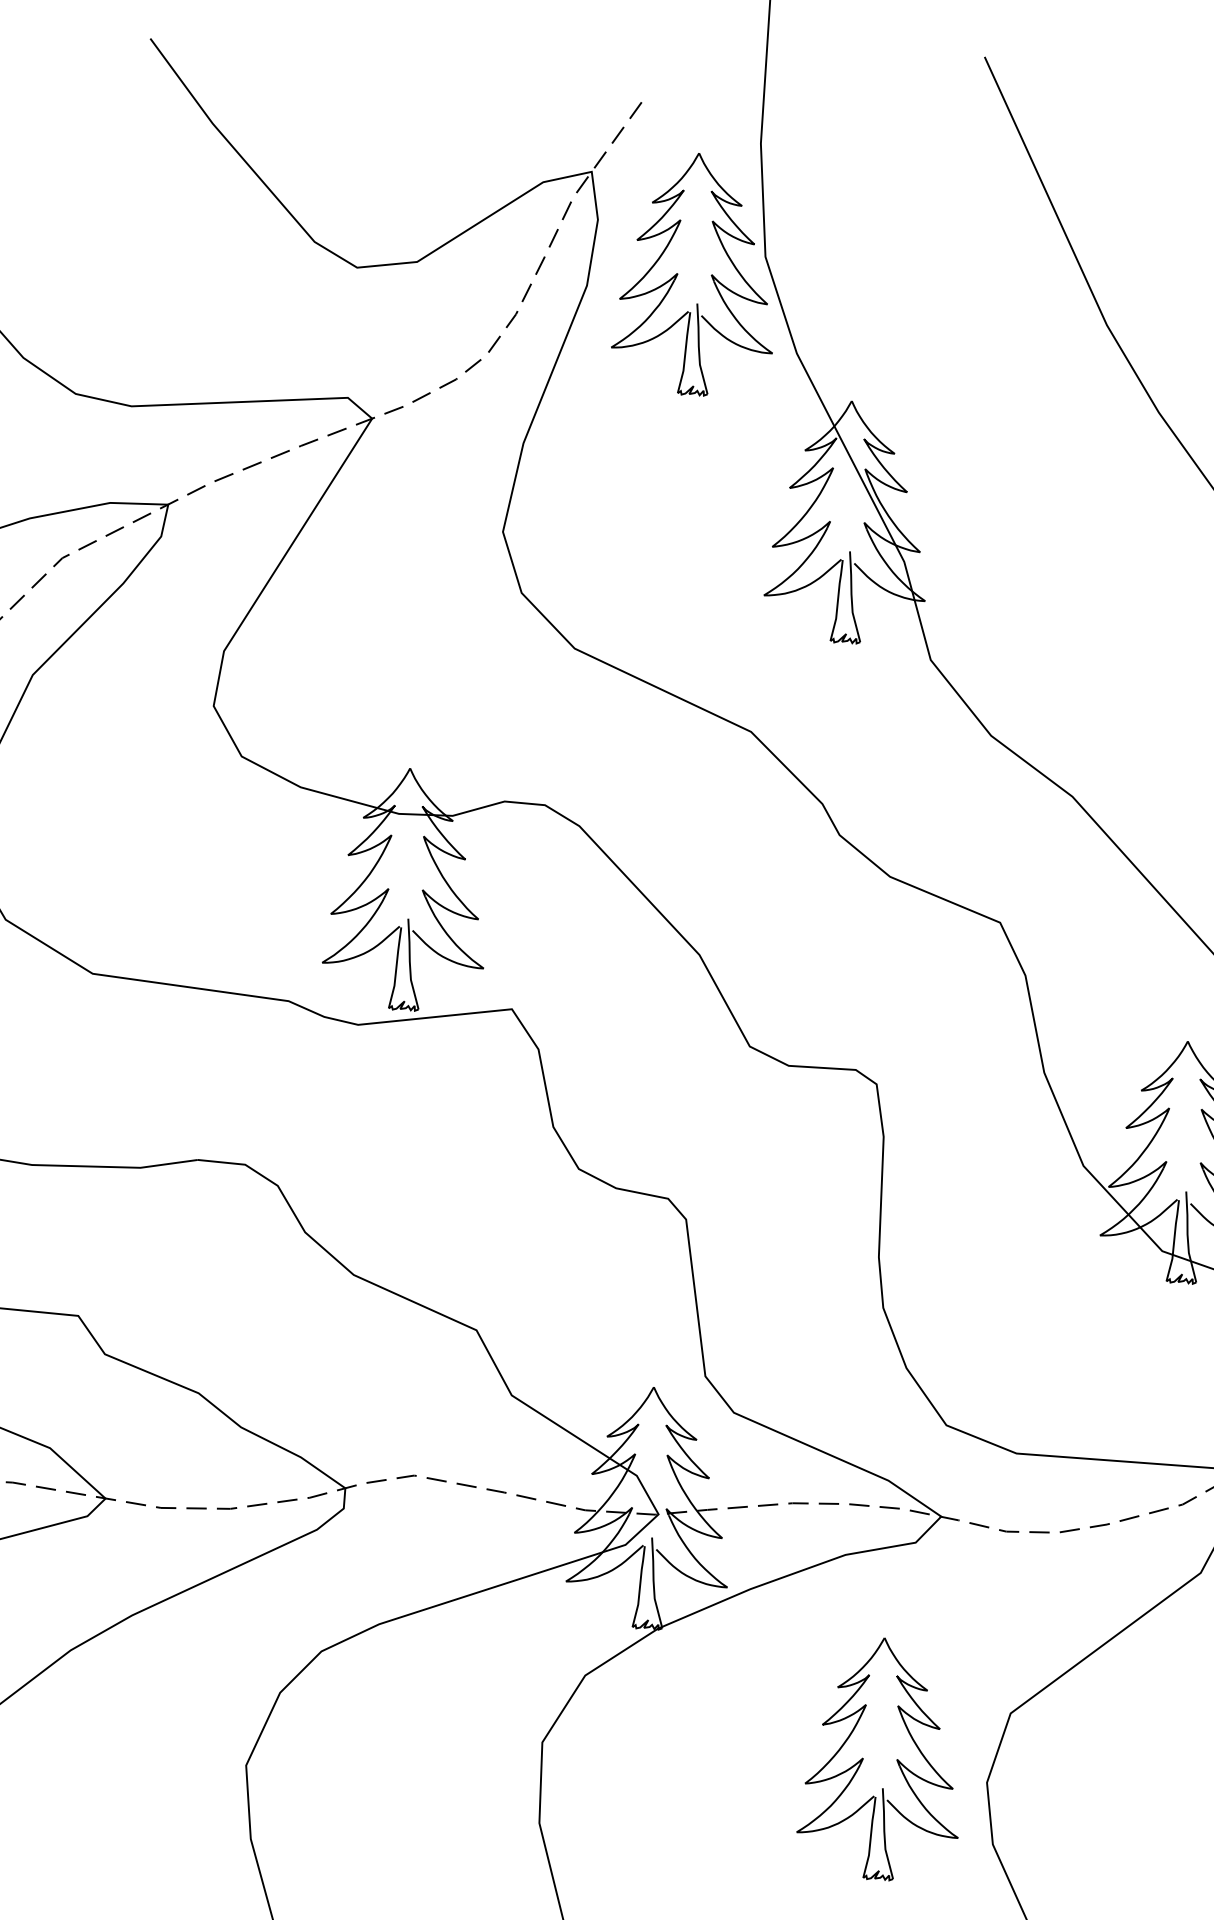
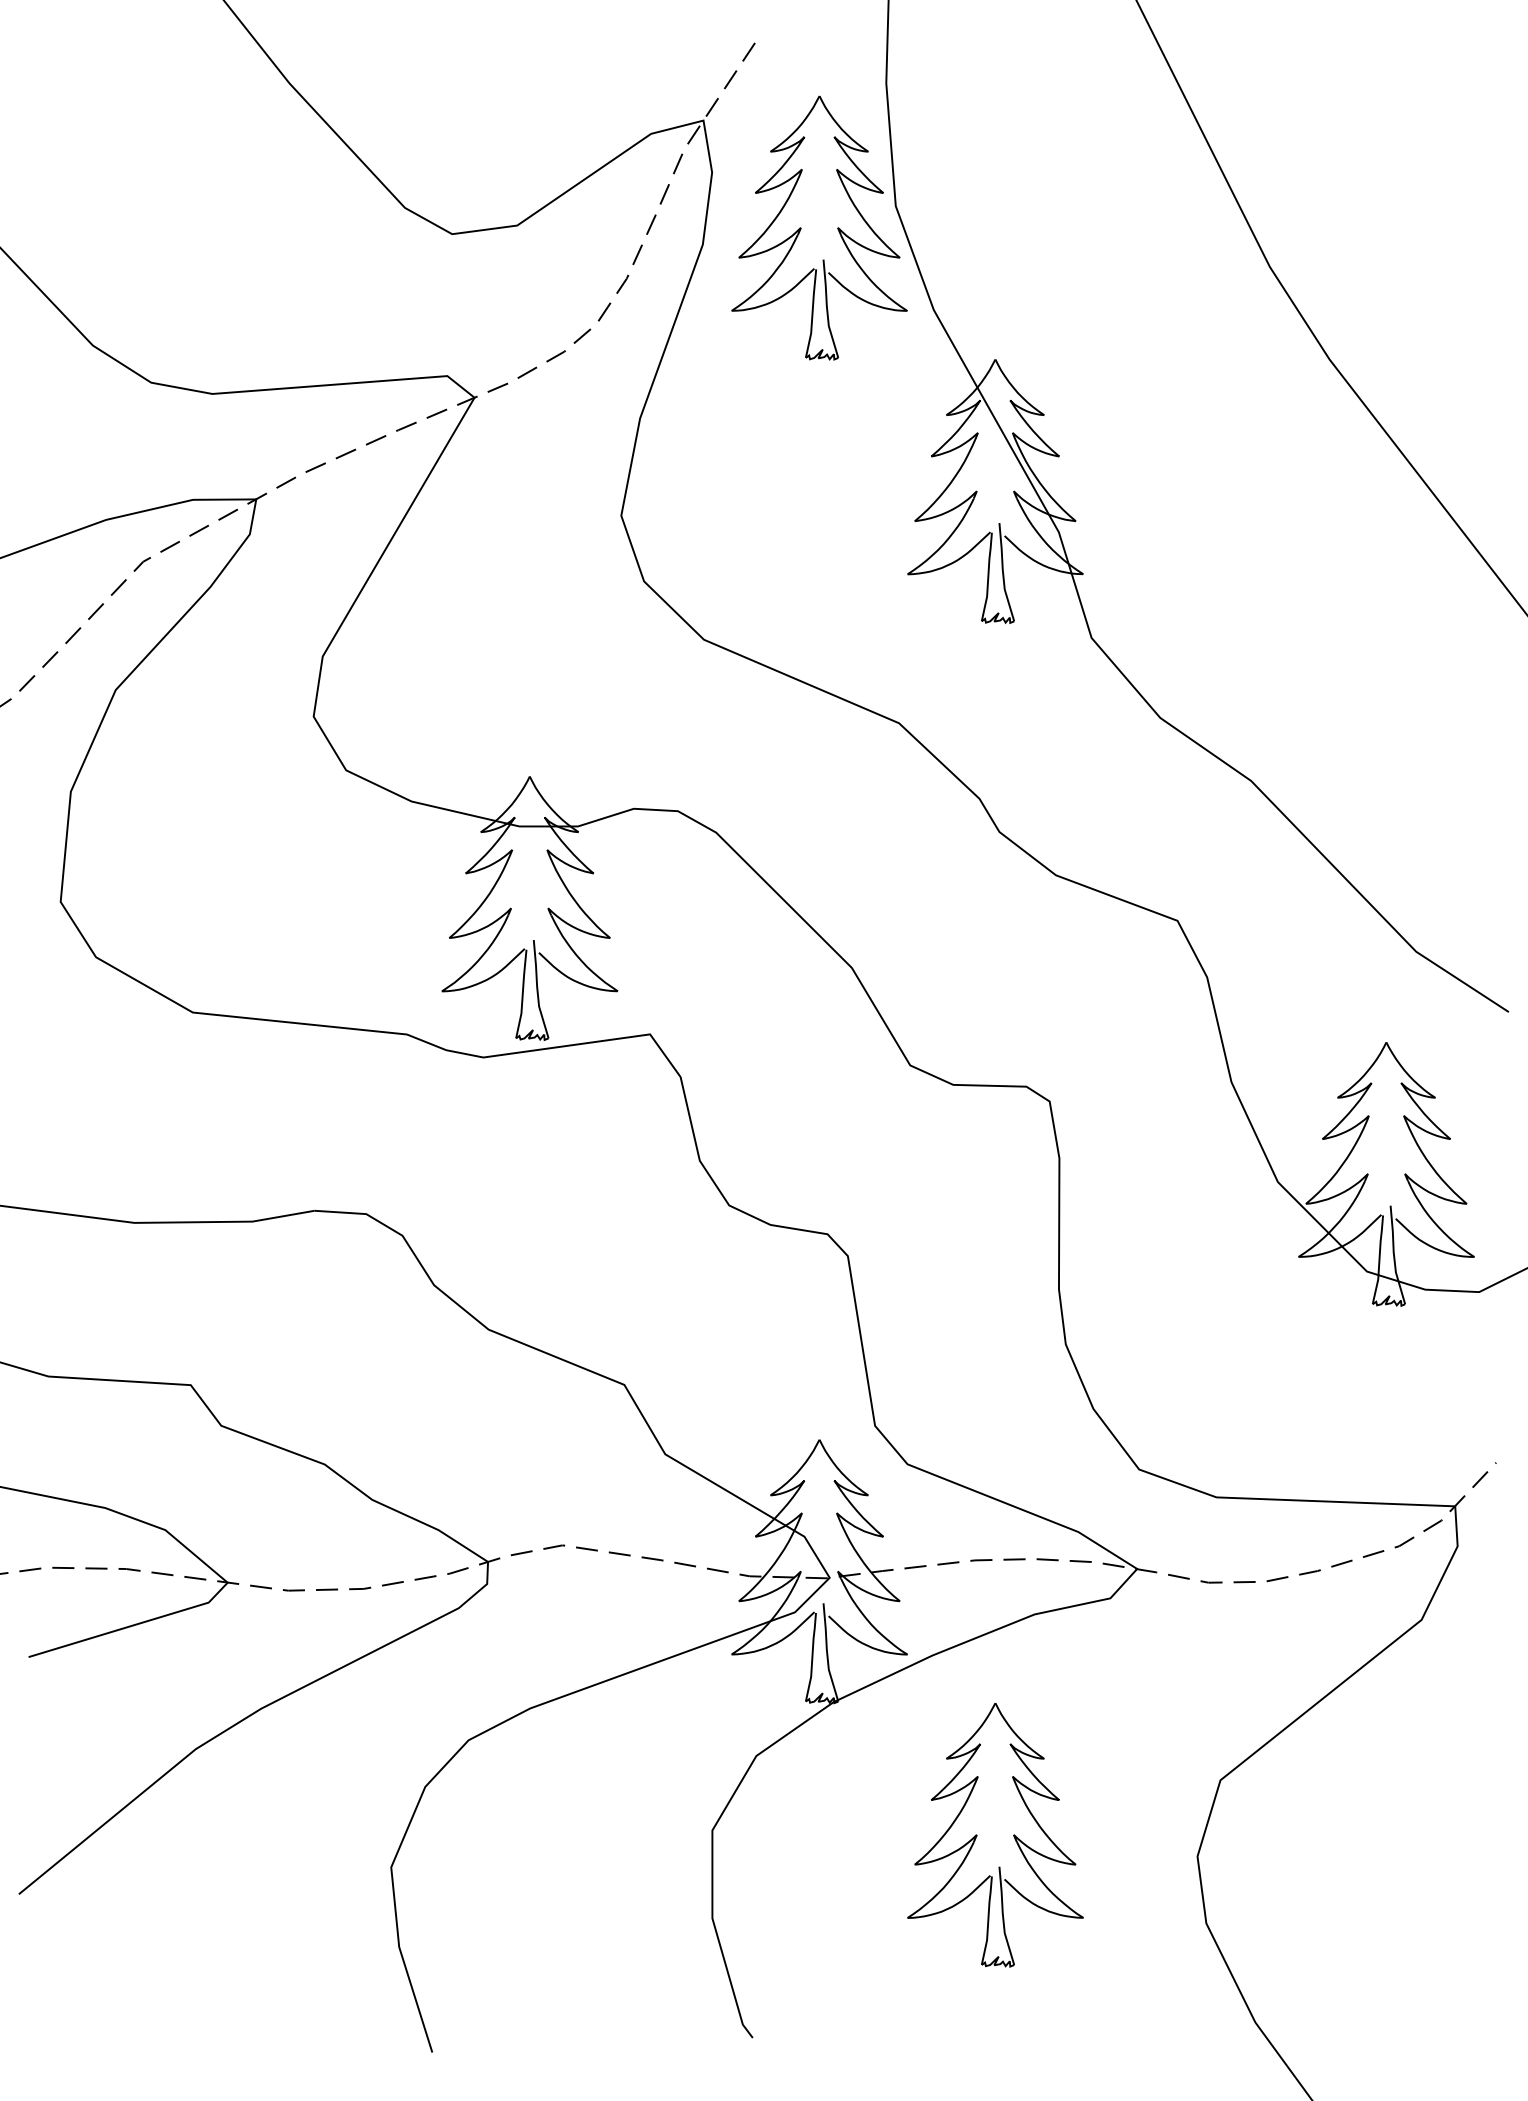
part: (863, 1758) -> (977, 1835), moved

